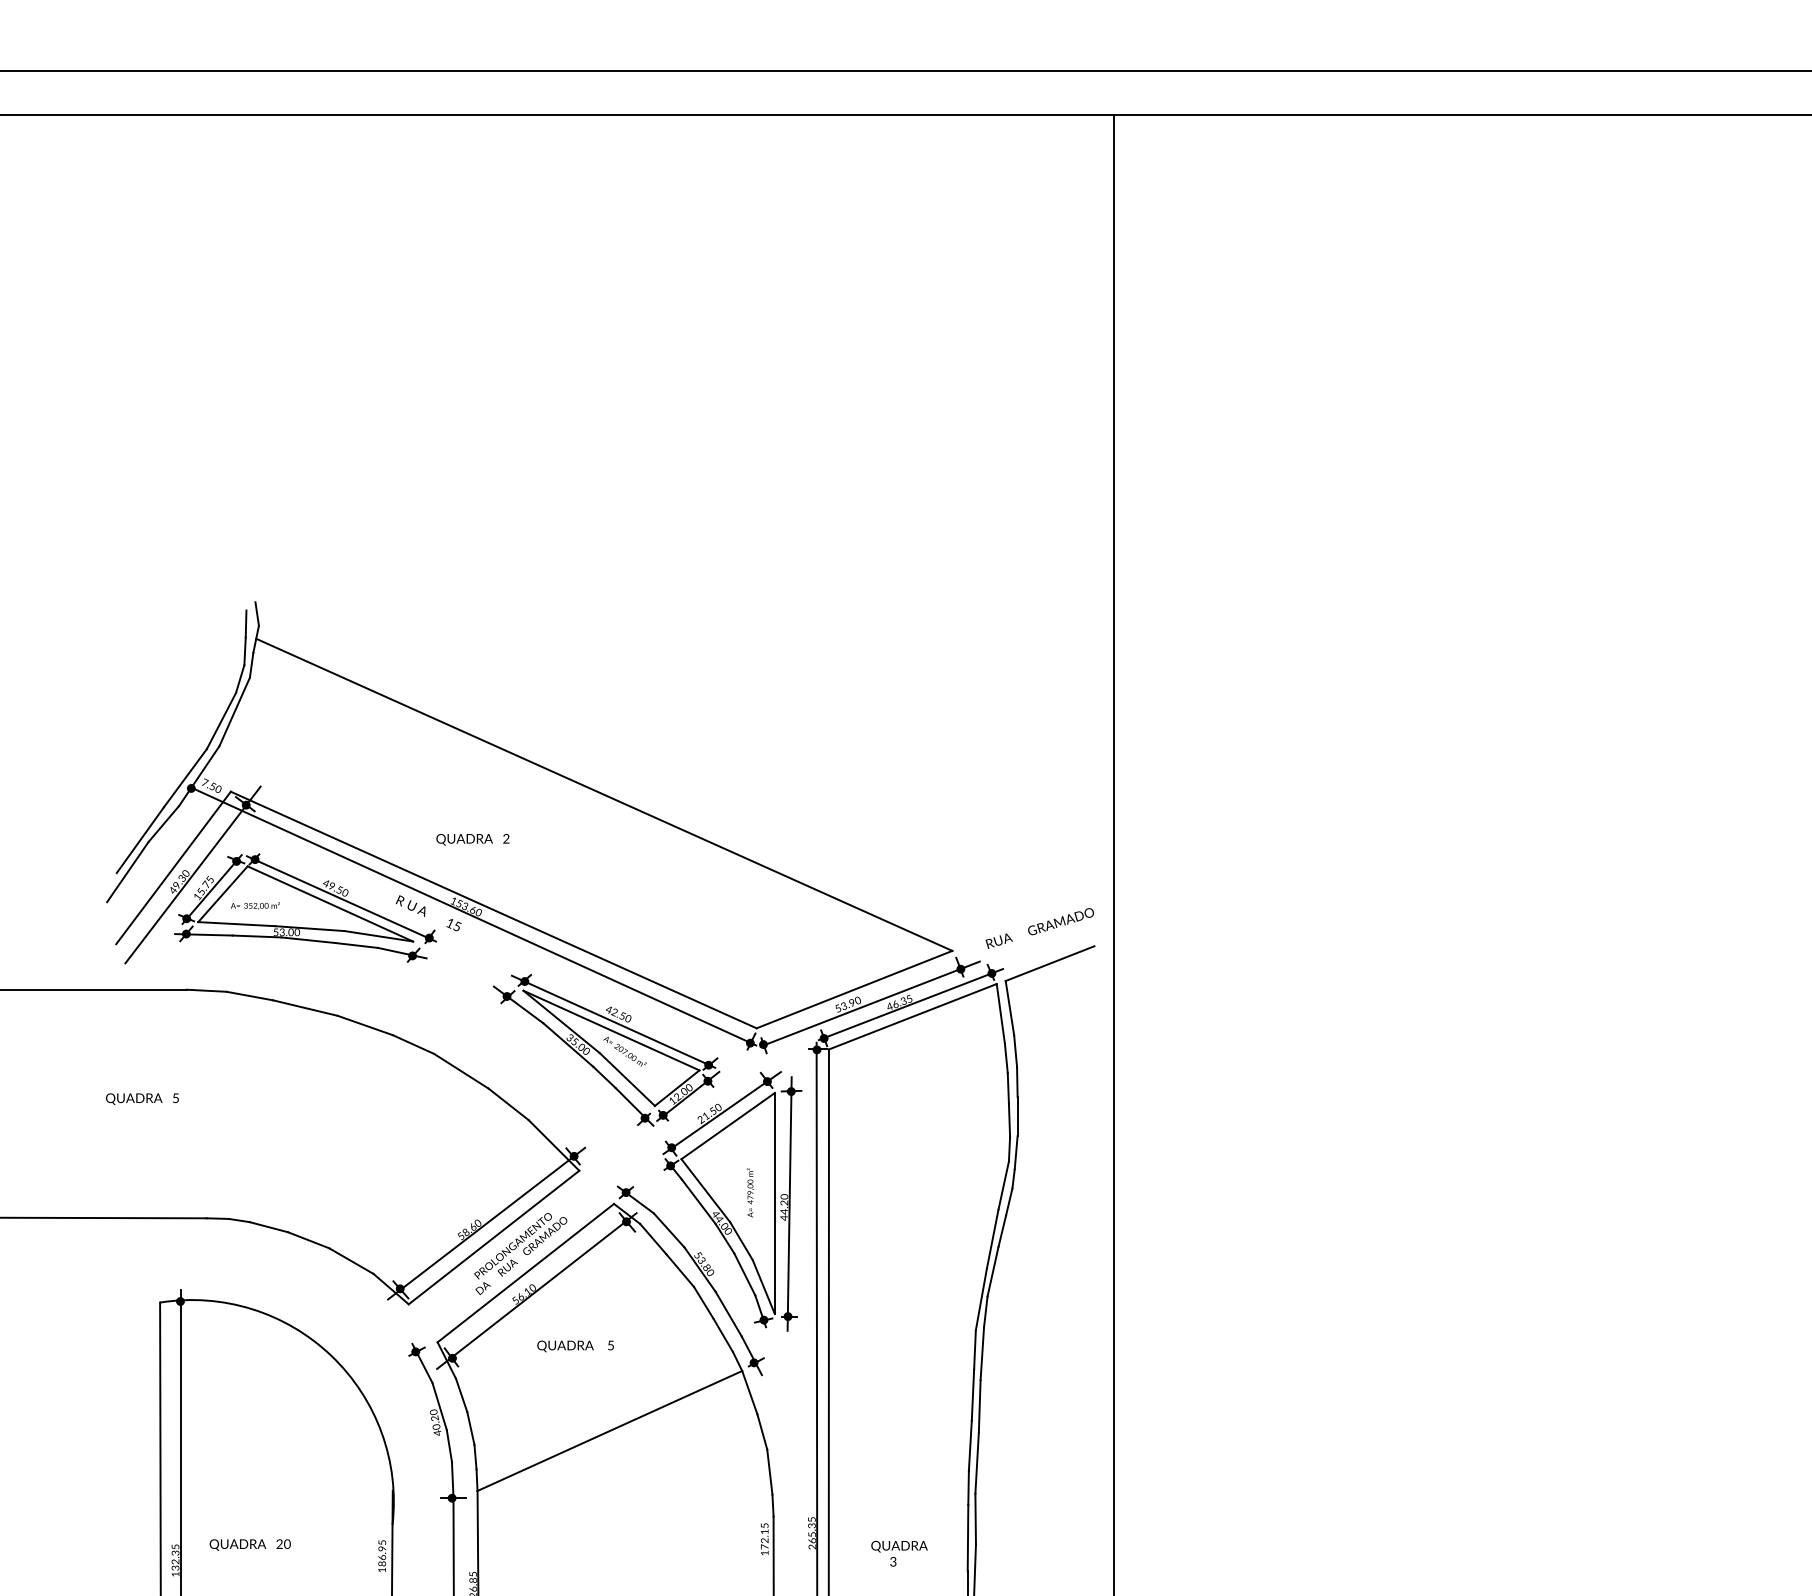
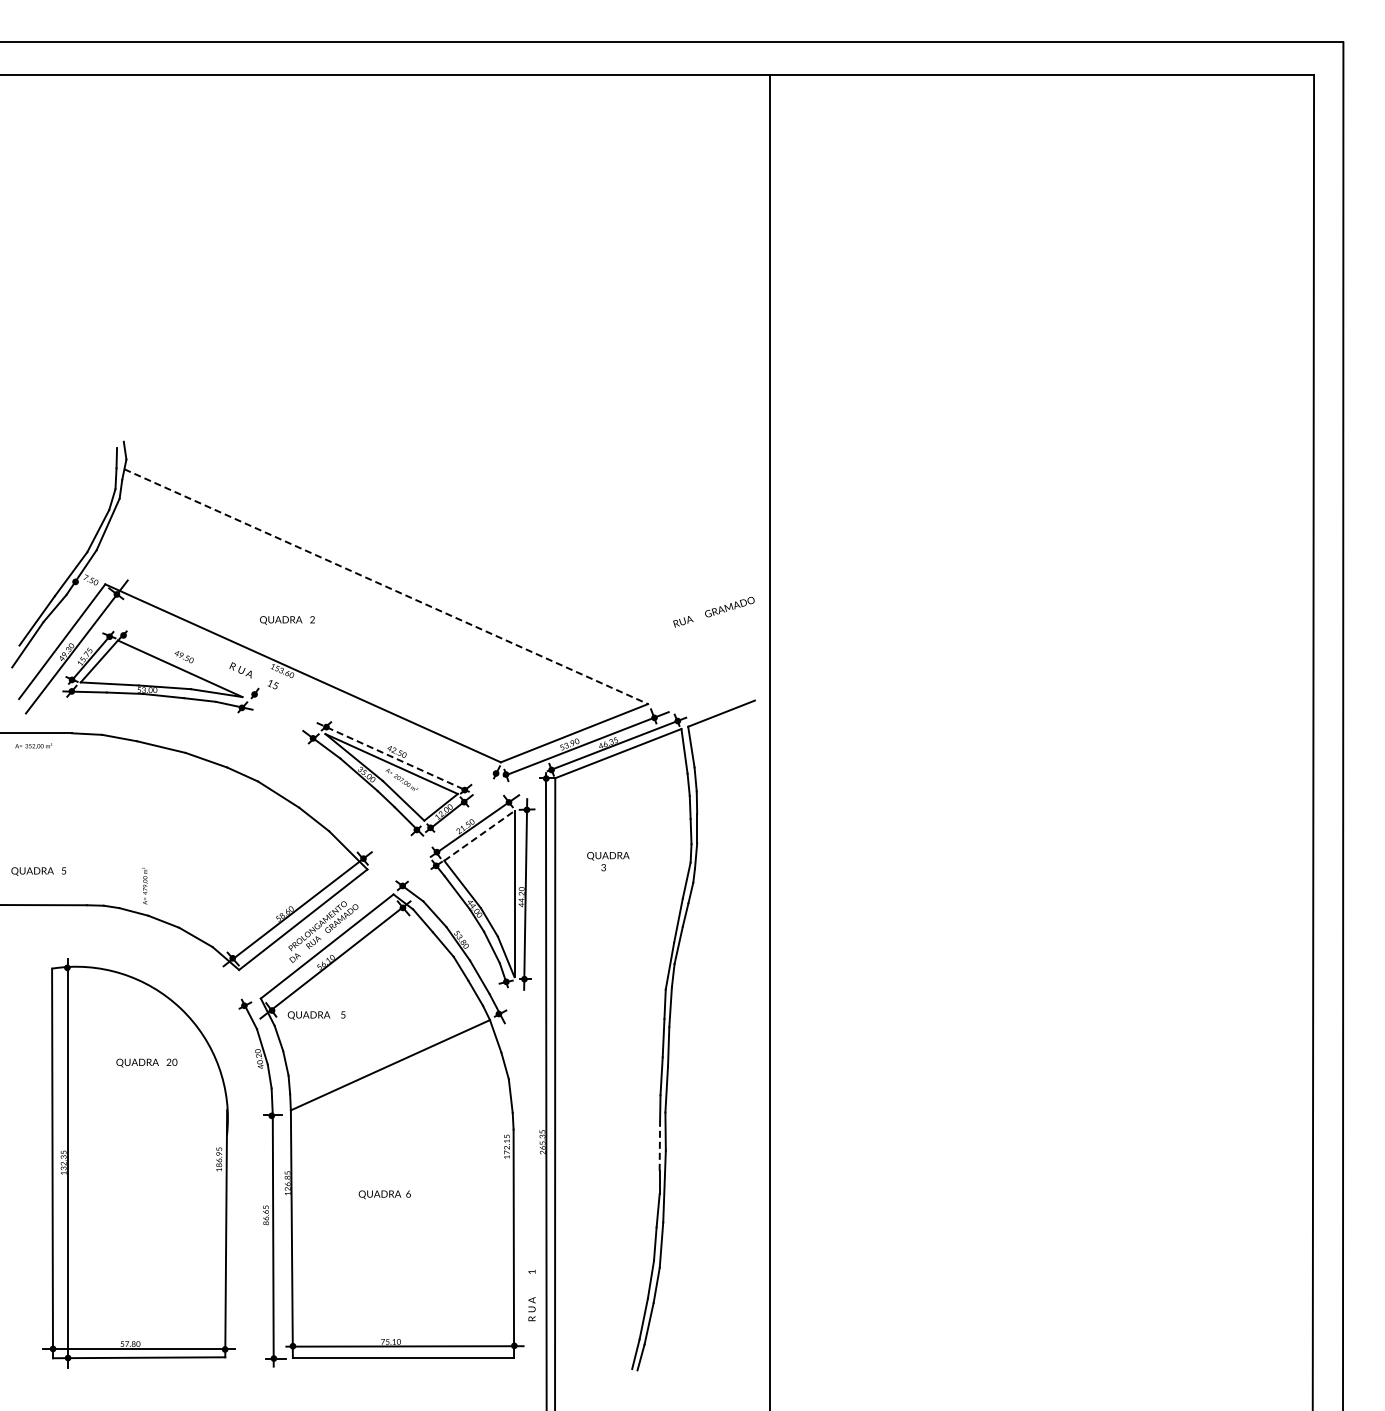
line: (604, 794) -> (386, 586), solid -> dashed
line: (341, 898) -> (188, 664), removed
text: (255, 904) -> (33, 745), moved
line: (473, 916) -> (287, 678), removed
text: (1039, 928) -> (713, 612), moved
line: (613, 1021) -> (393, 757), solid -> dashed
text: (142, 1098) -> (38, 871), moved
line: (728, 1125) -> (479, 835), solid -> dashed
text: (749, 1193) -> (144, 886), moved
text: (575, 1346) -> (316, 1015), moved
line: (967, 1537) -> (659, 1145), solid -> dashed
text: (249, 1544) -> (146, 1062), moved
text: (899, 1553) -> (608, 861), moved

